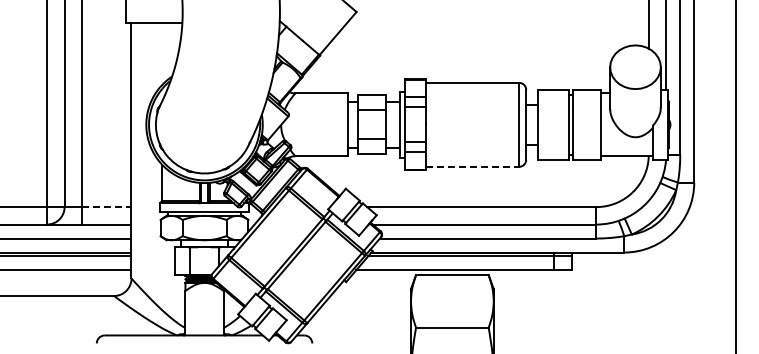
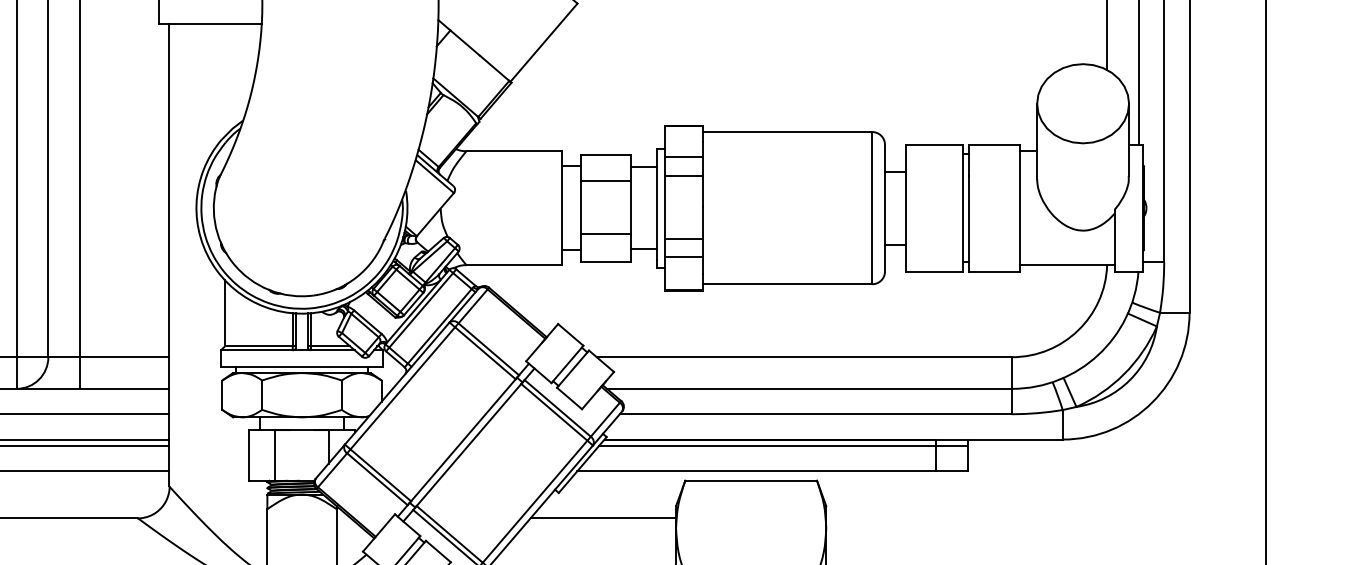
line: (472, 166) -> (787, 283), dashed -> solid
line: (106, 207) -> (124, 357), dashed -> solid
line: (370, 295) -> (602, 517), added

